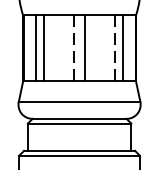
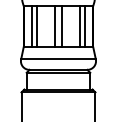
line: (73, 49) -> (54, 27), dashed -> solid
line: (115, 49) -> (80, 27), dashed -> solid

